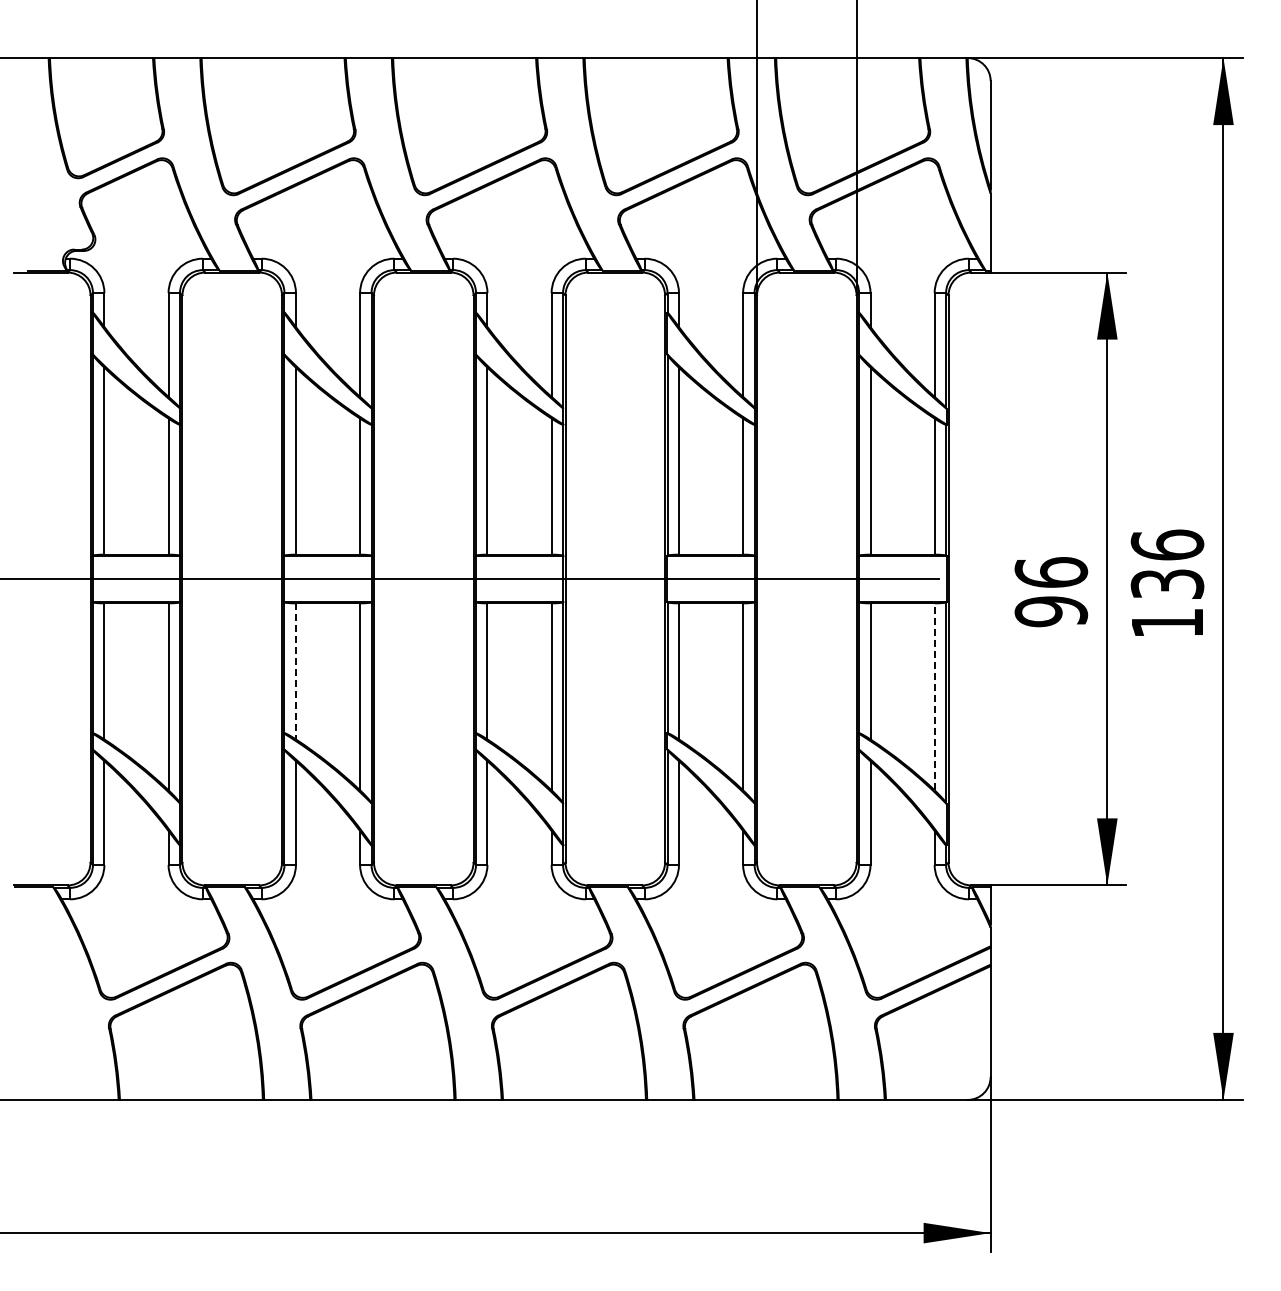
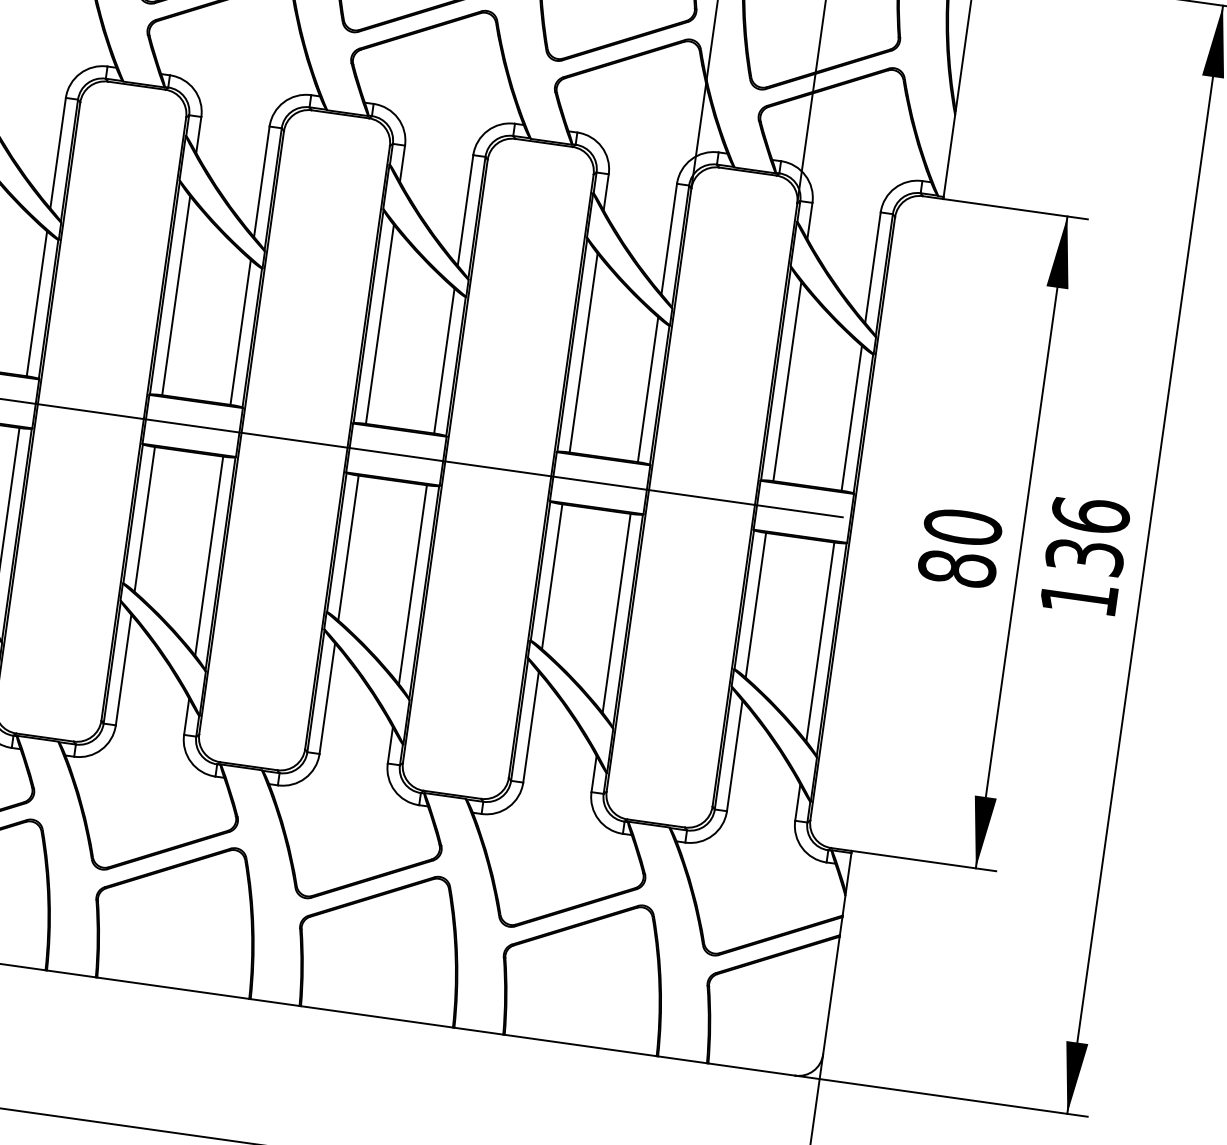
text: (1051, 592) -> (960, 548), 96 -> 80
line: (295, 671) -> (144, 519), dashed -> solid
line: (934, 696) -> (820, 641), dashed -> solid

